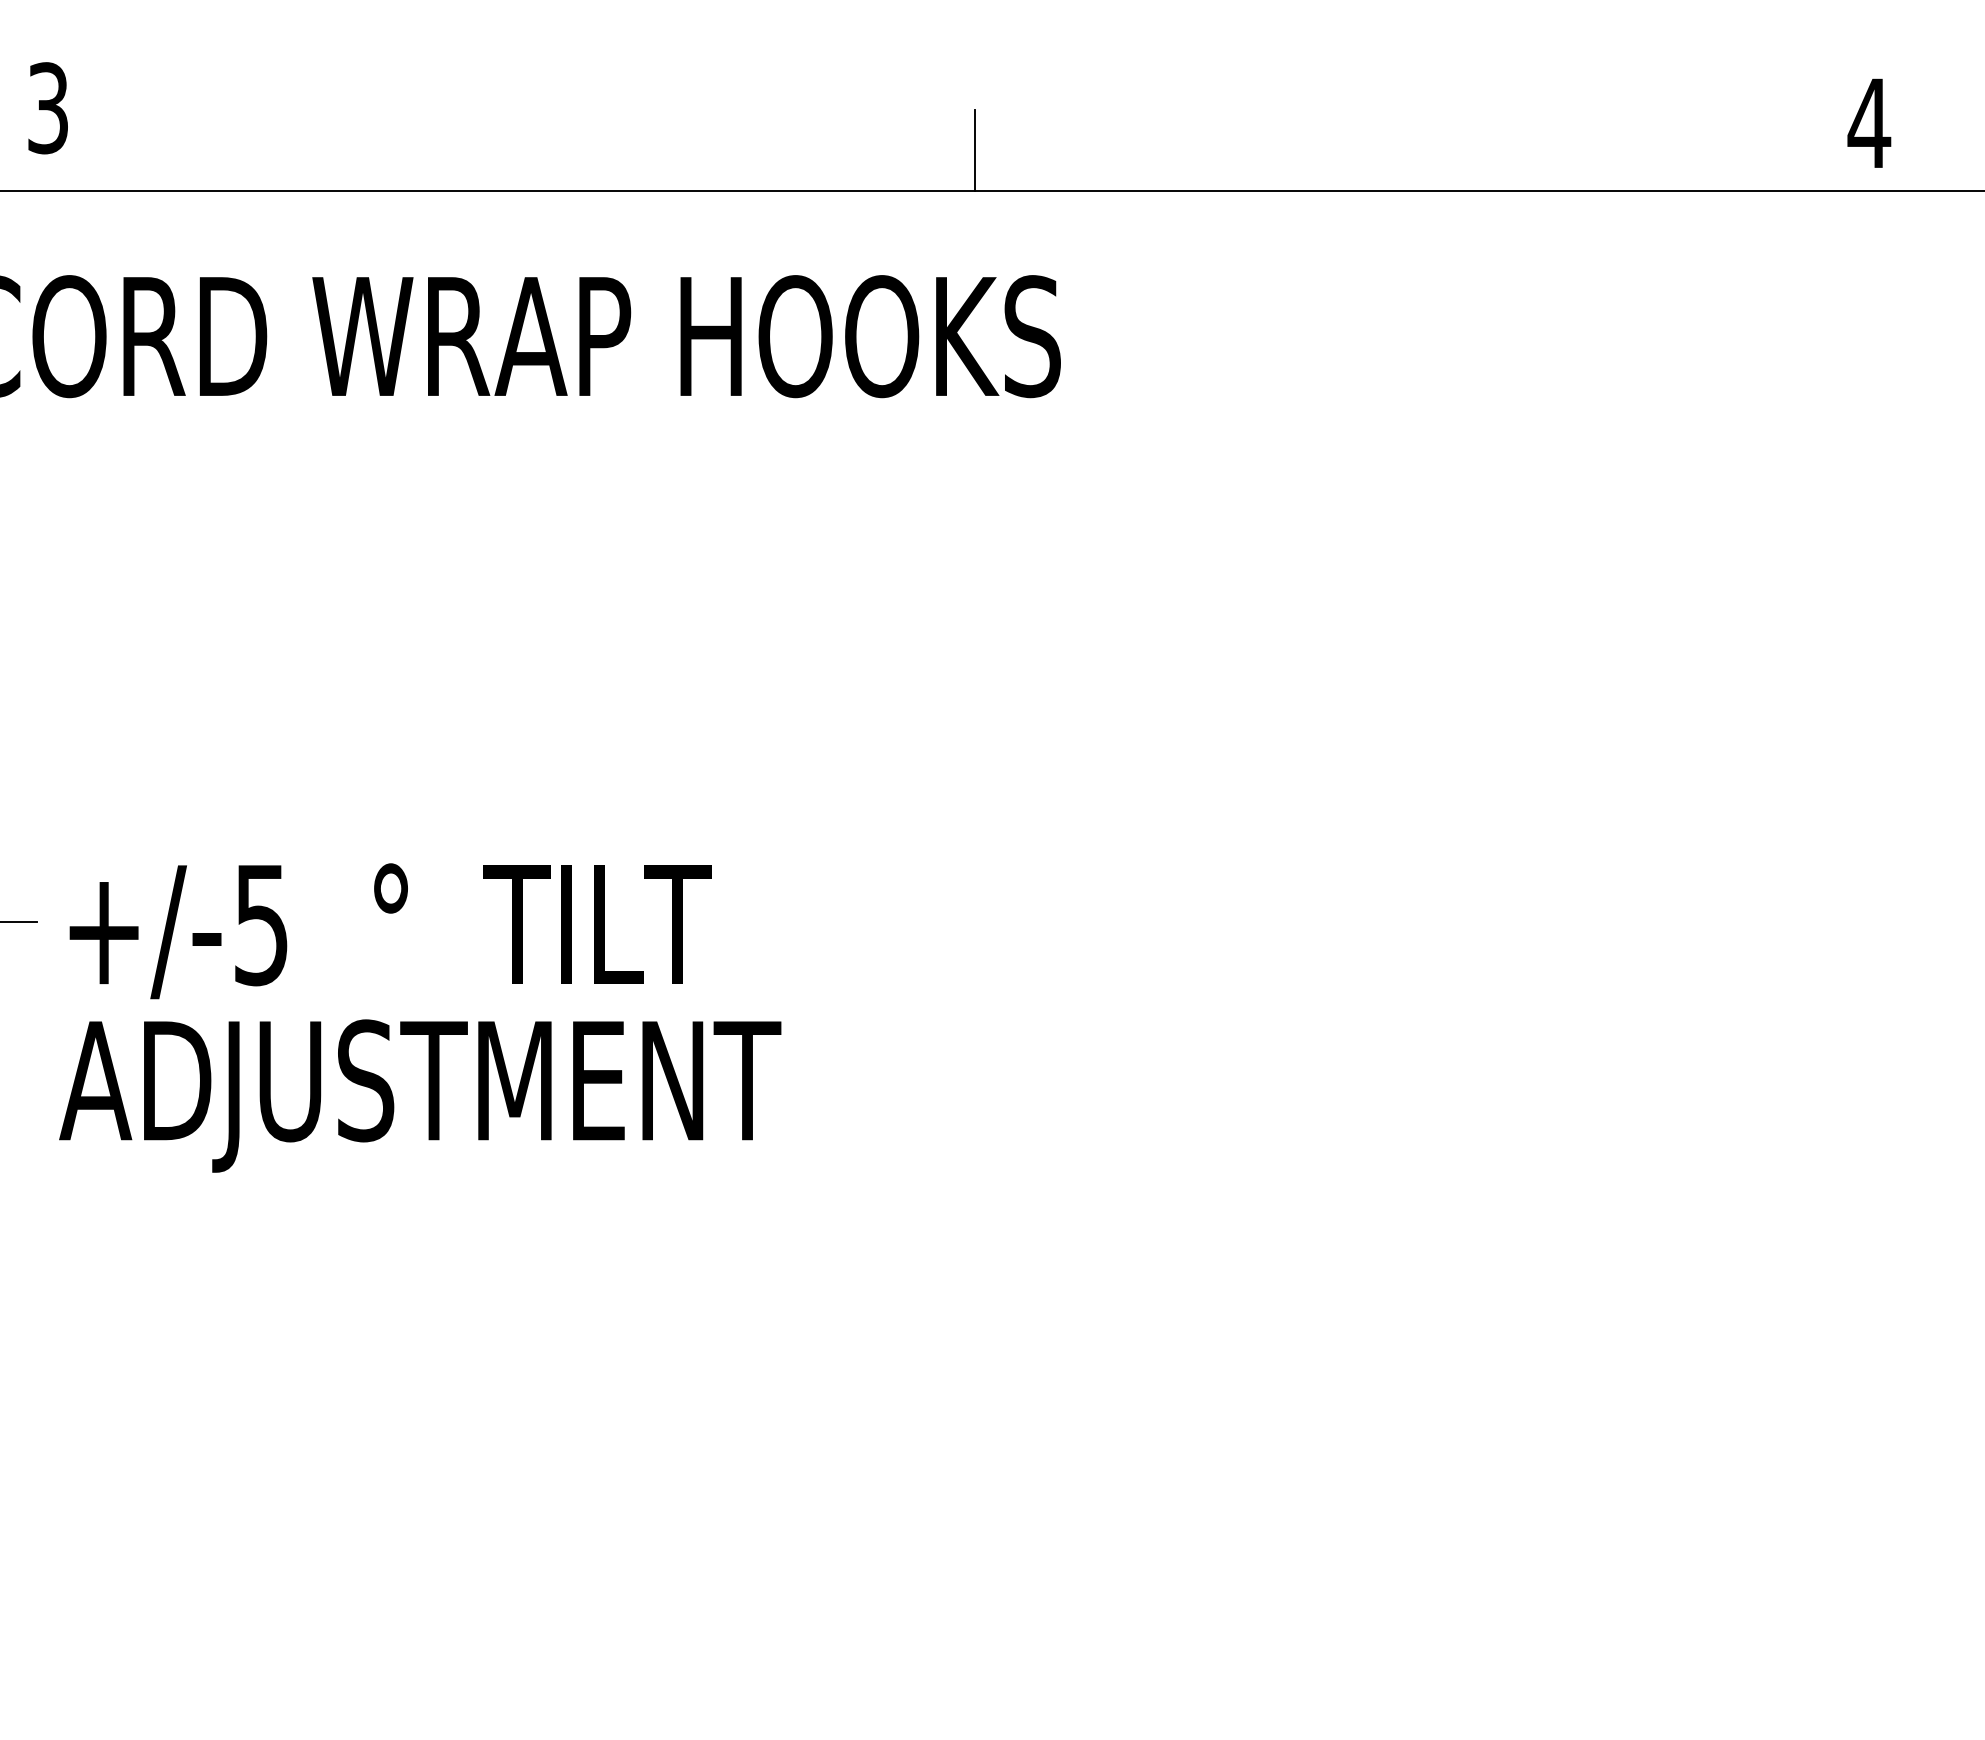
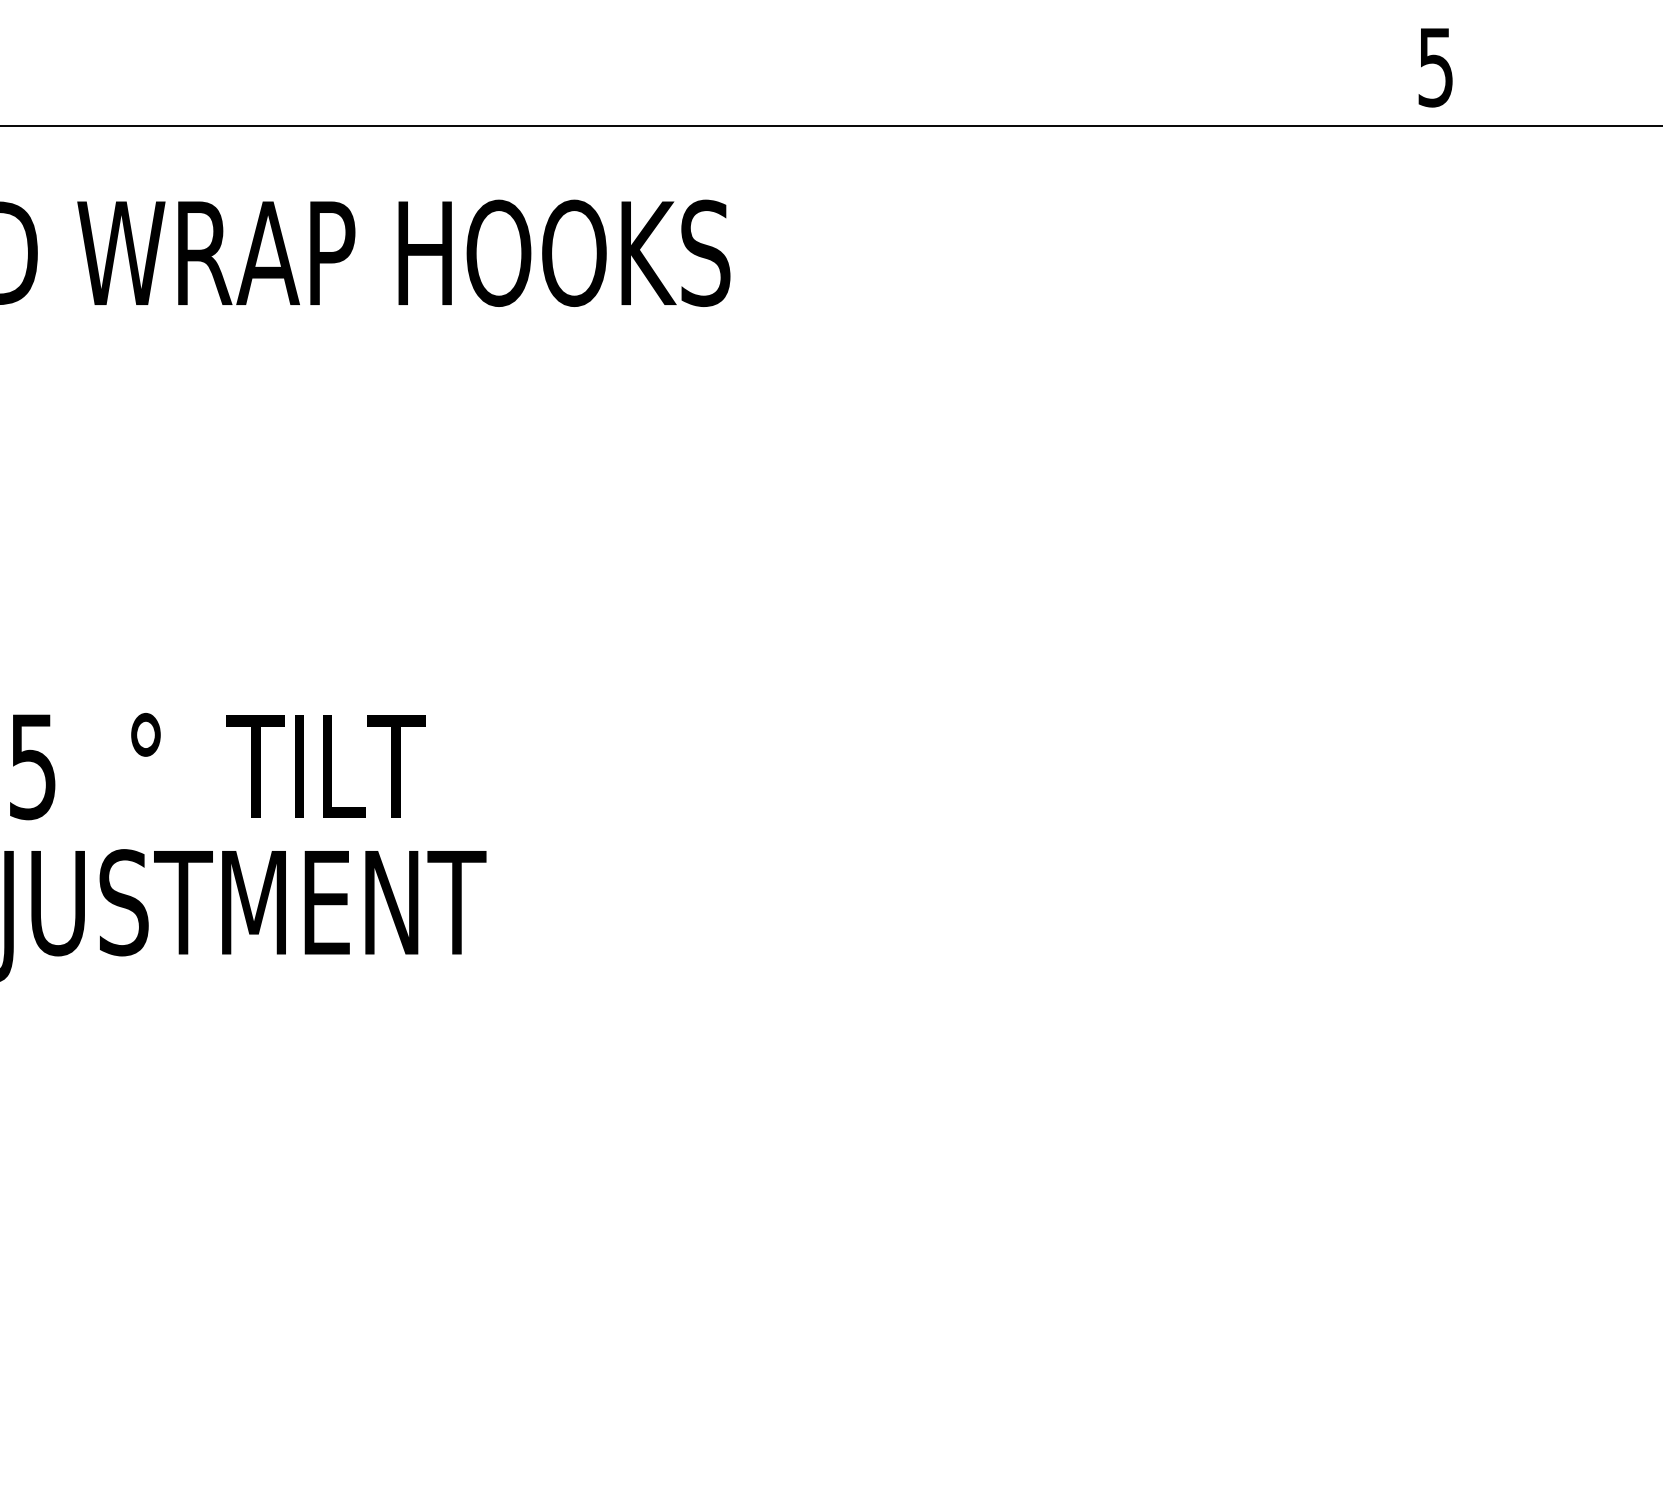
text: (1869, 123) -> (1435, 67), 4 -> 5
line: (975, 150) -> (655, 90), removed

